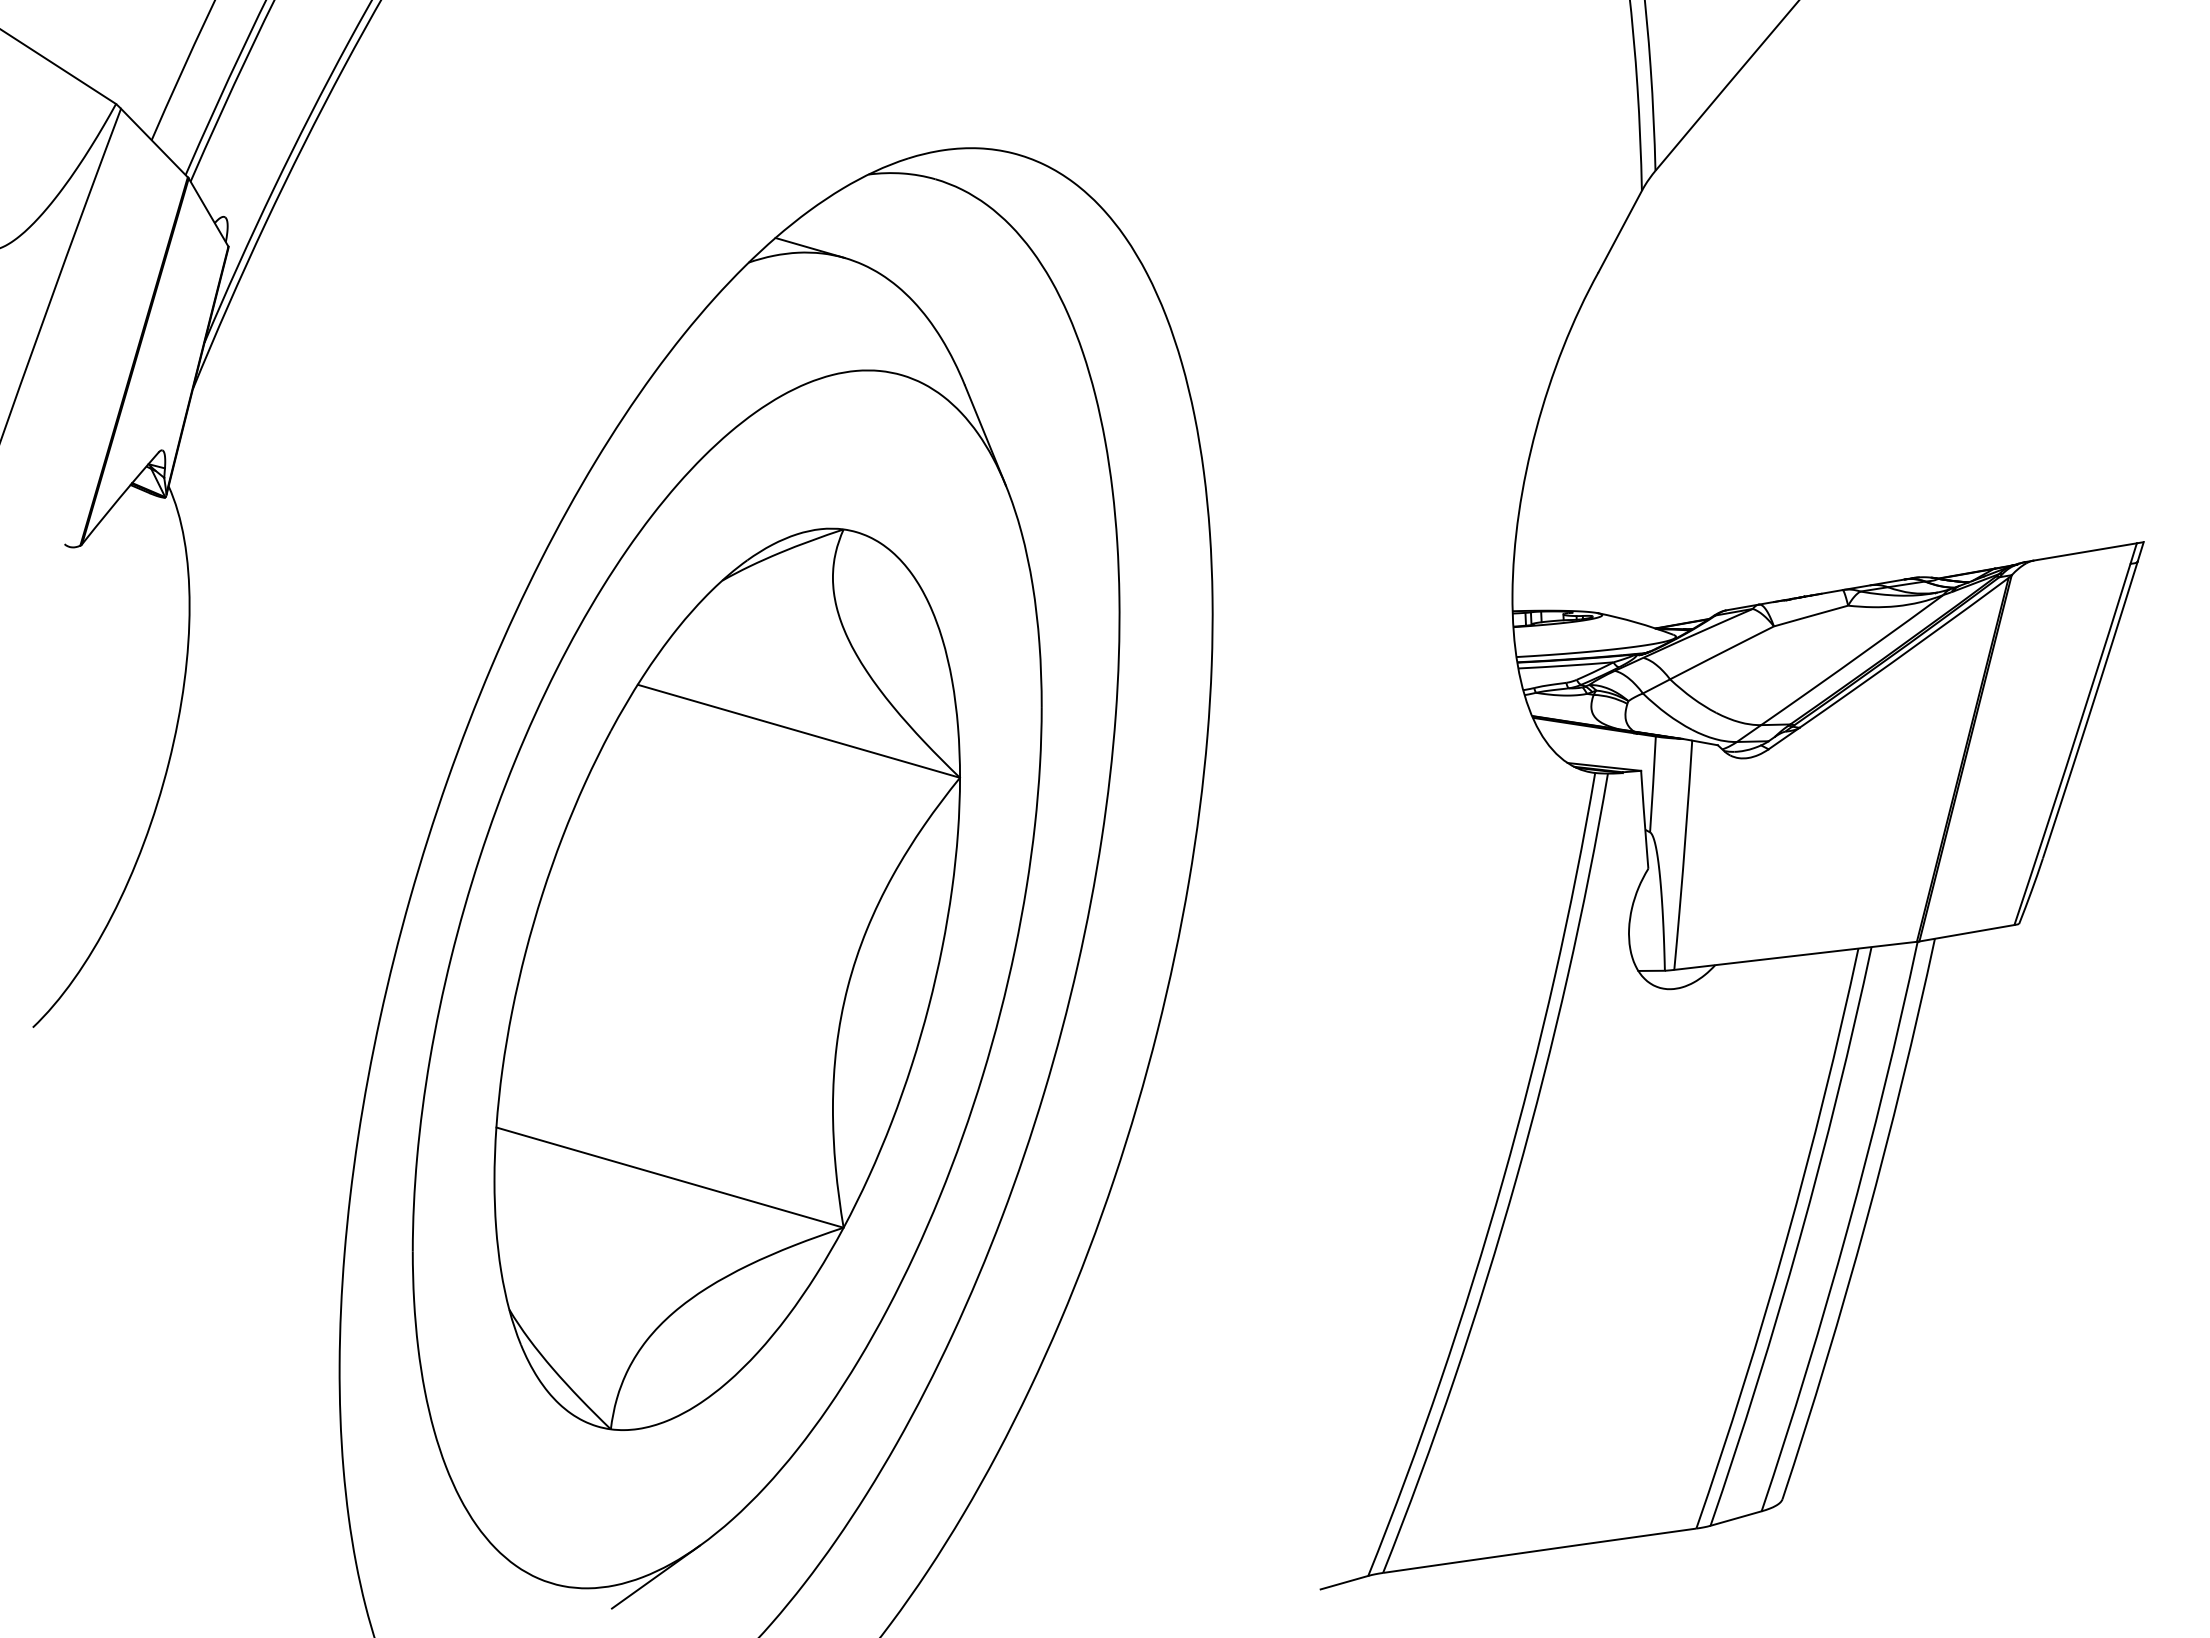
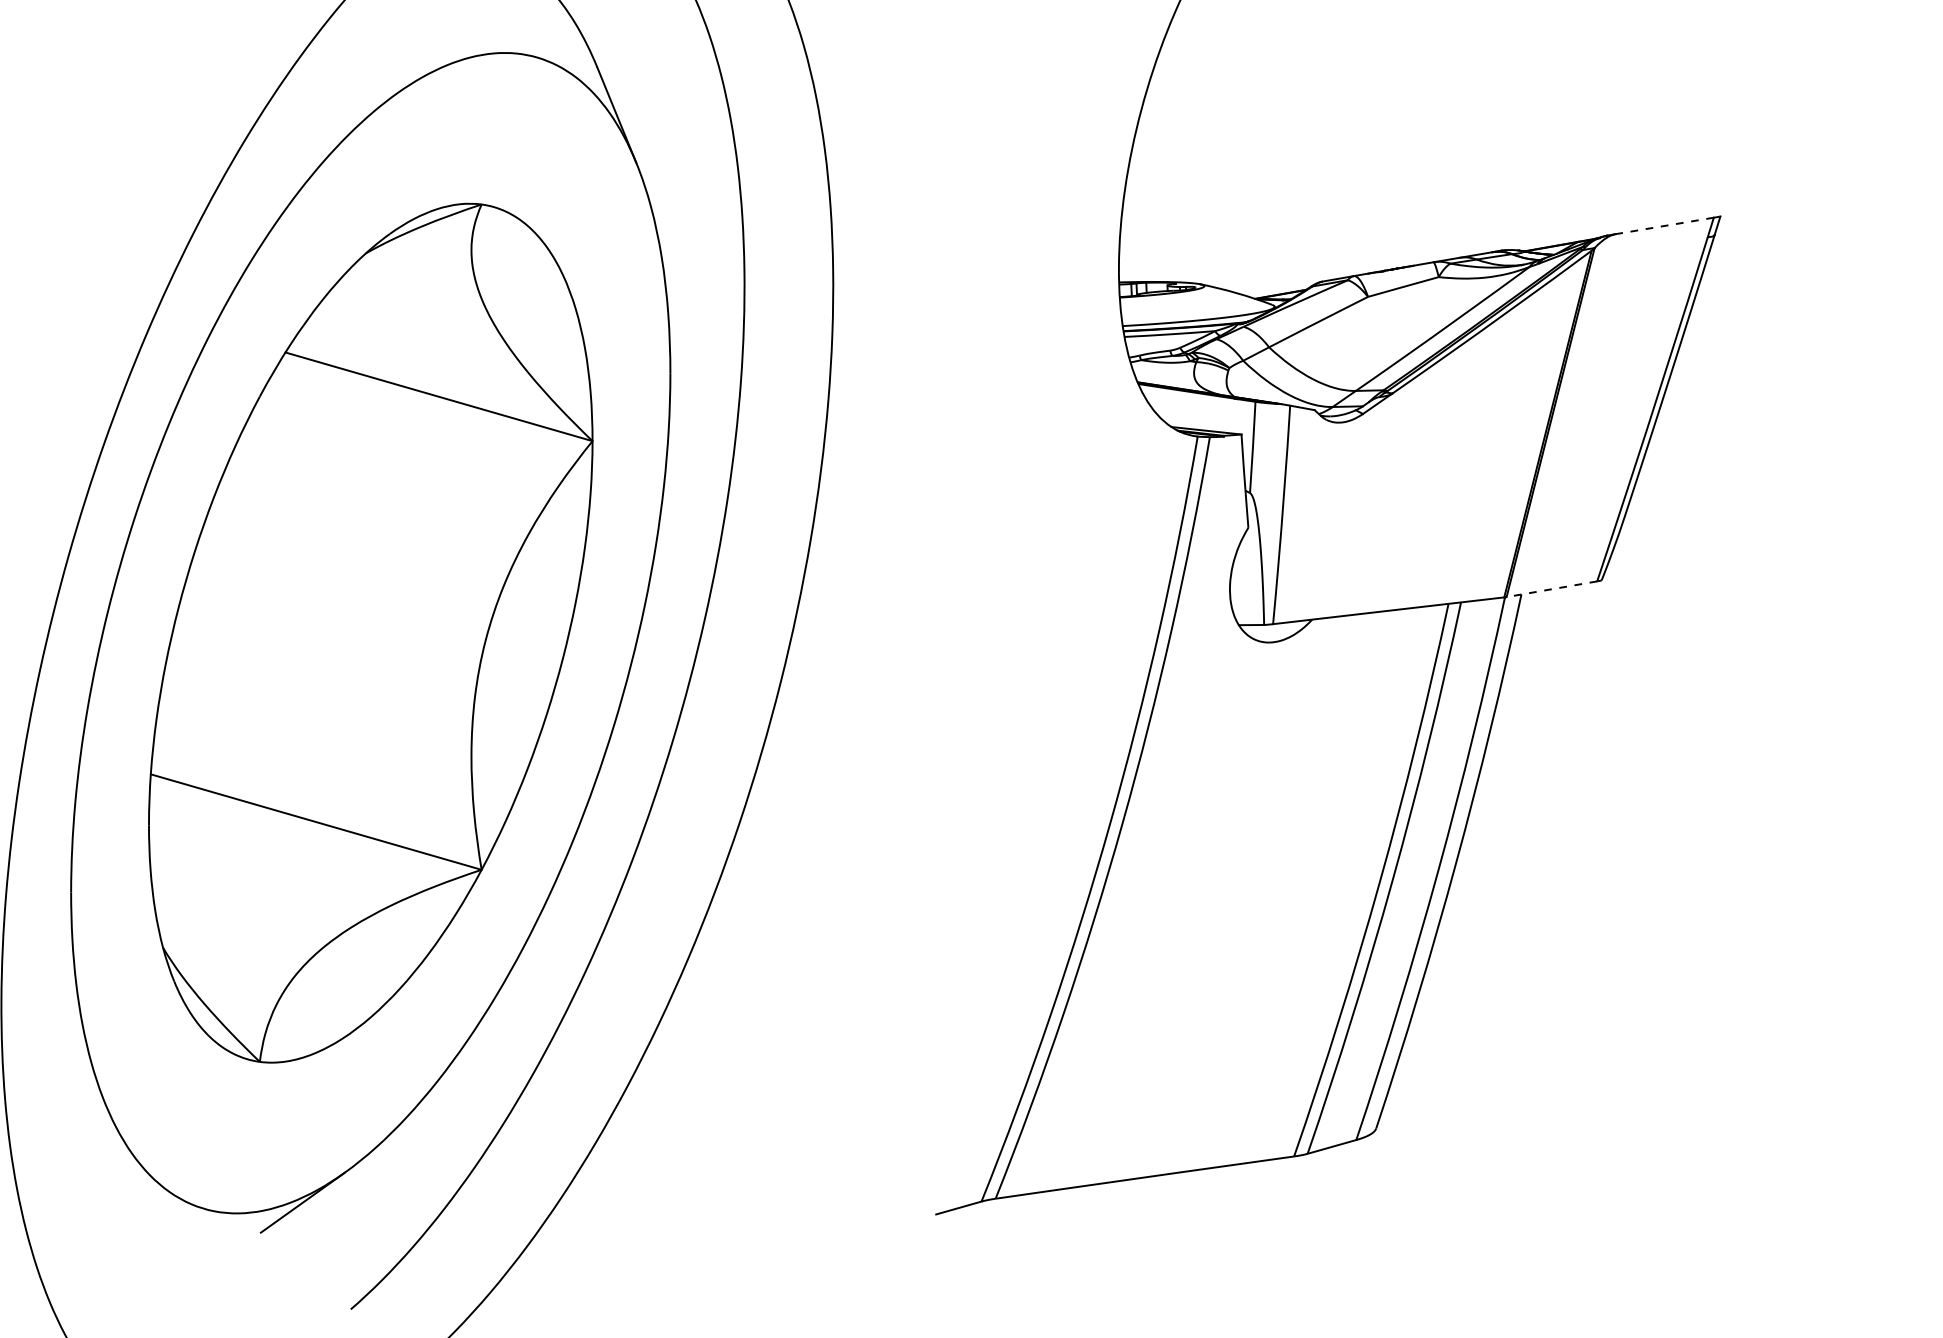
line: (2085, 551) -> (1664, 225), solid -> dashed
line: (1966, 933) -> (1551, 589), solid -> dashed

